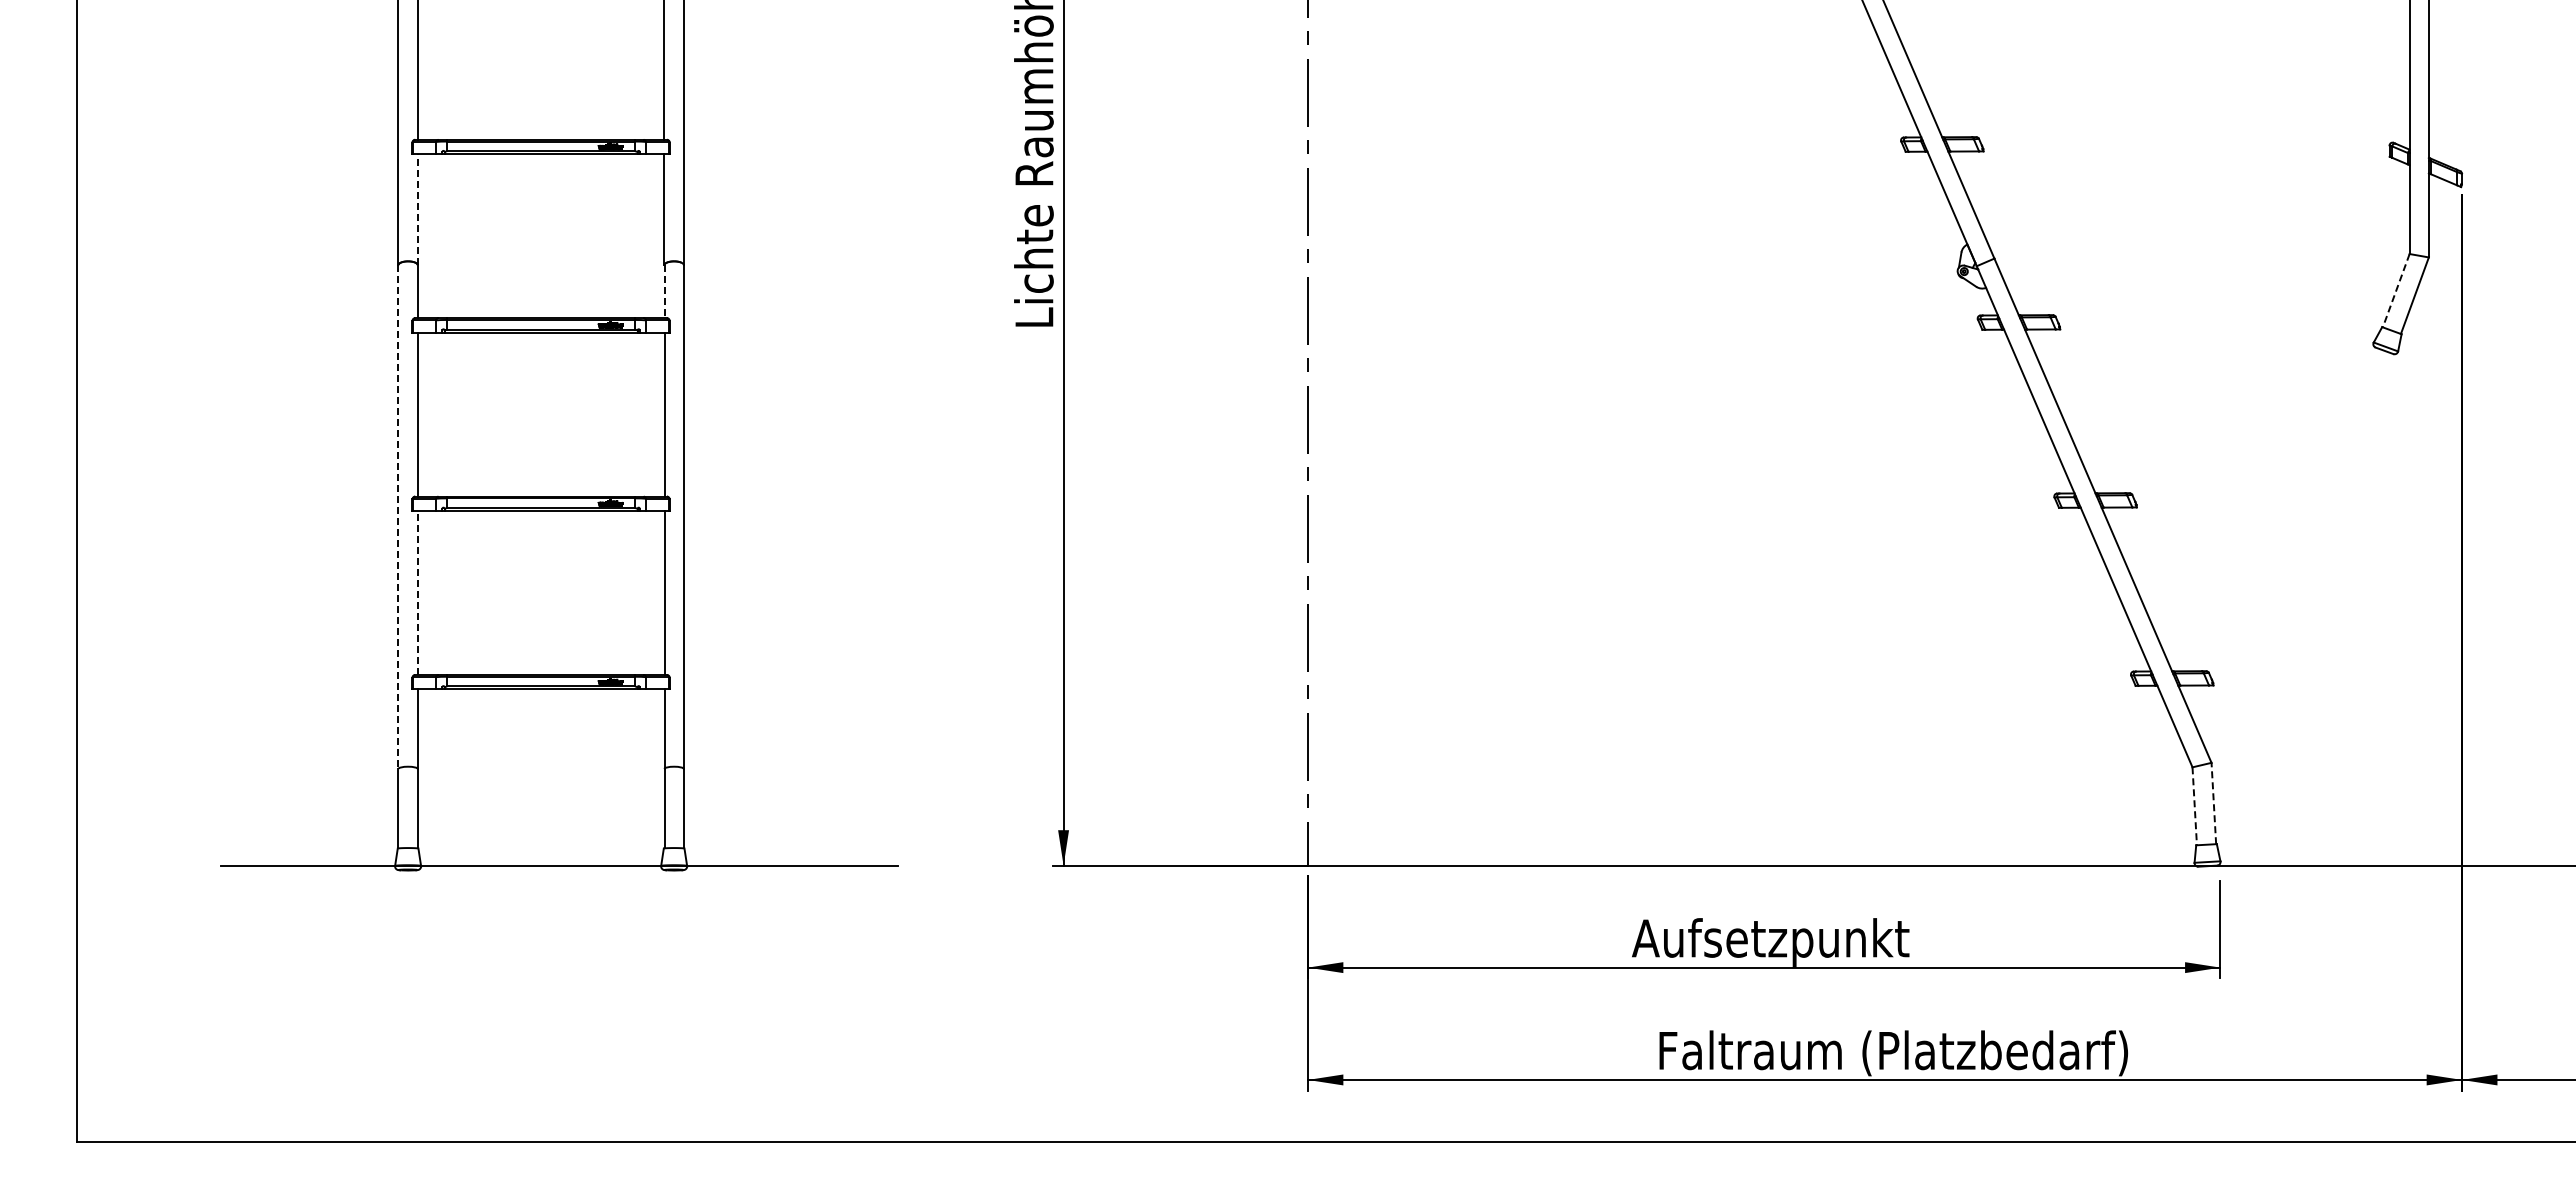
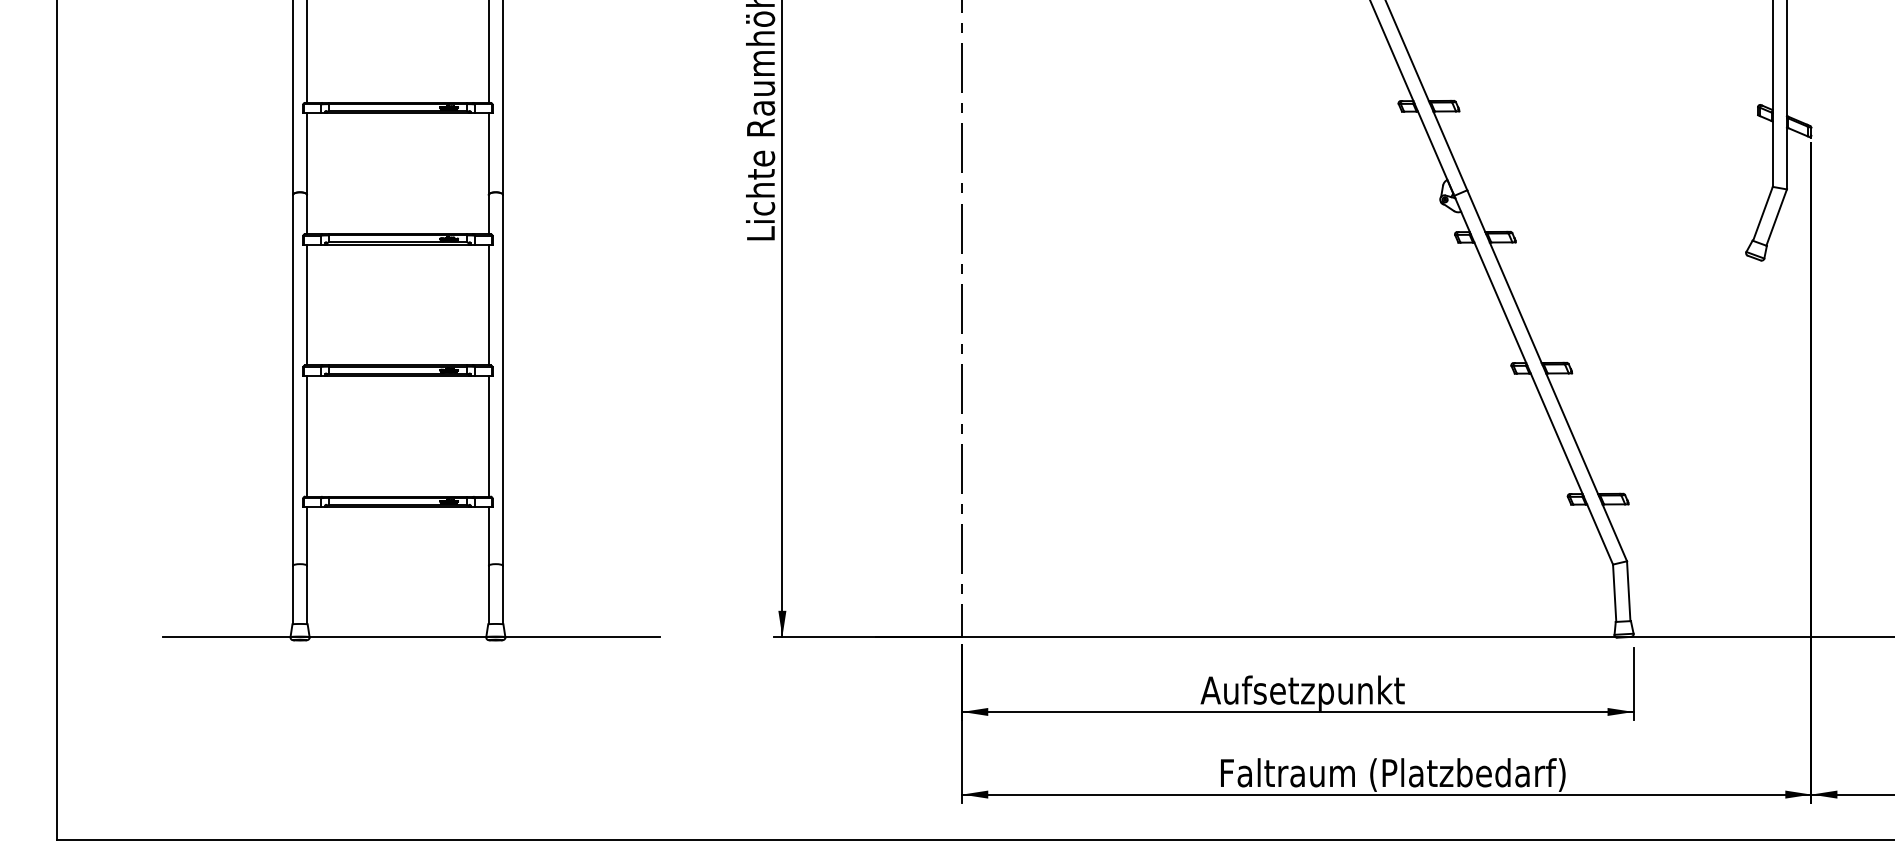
line: (417, 209) -> (306, 154), dashed -> solid
line: (664, 291) -> (488, 214), dashed -> solid
line: (2396, 291) -> (1763, 214), dashed -> solid
line: (398, 517) -> (293, 380), dashed -> solid
line: (417, 592) -> (306, 435), dashed -> solid
line: (2213, 803) -> (1628, 591), dashed -> solid
line: (2194, 806) -> (1614, 593), dashed -> solid

